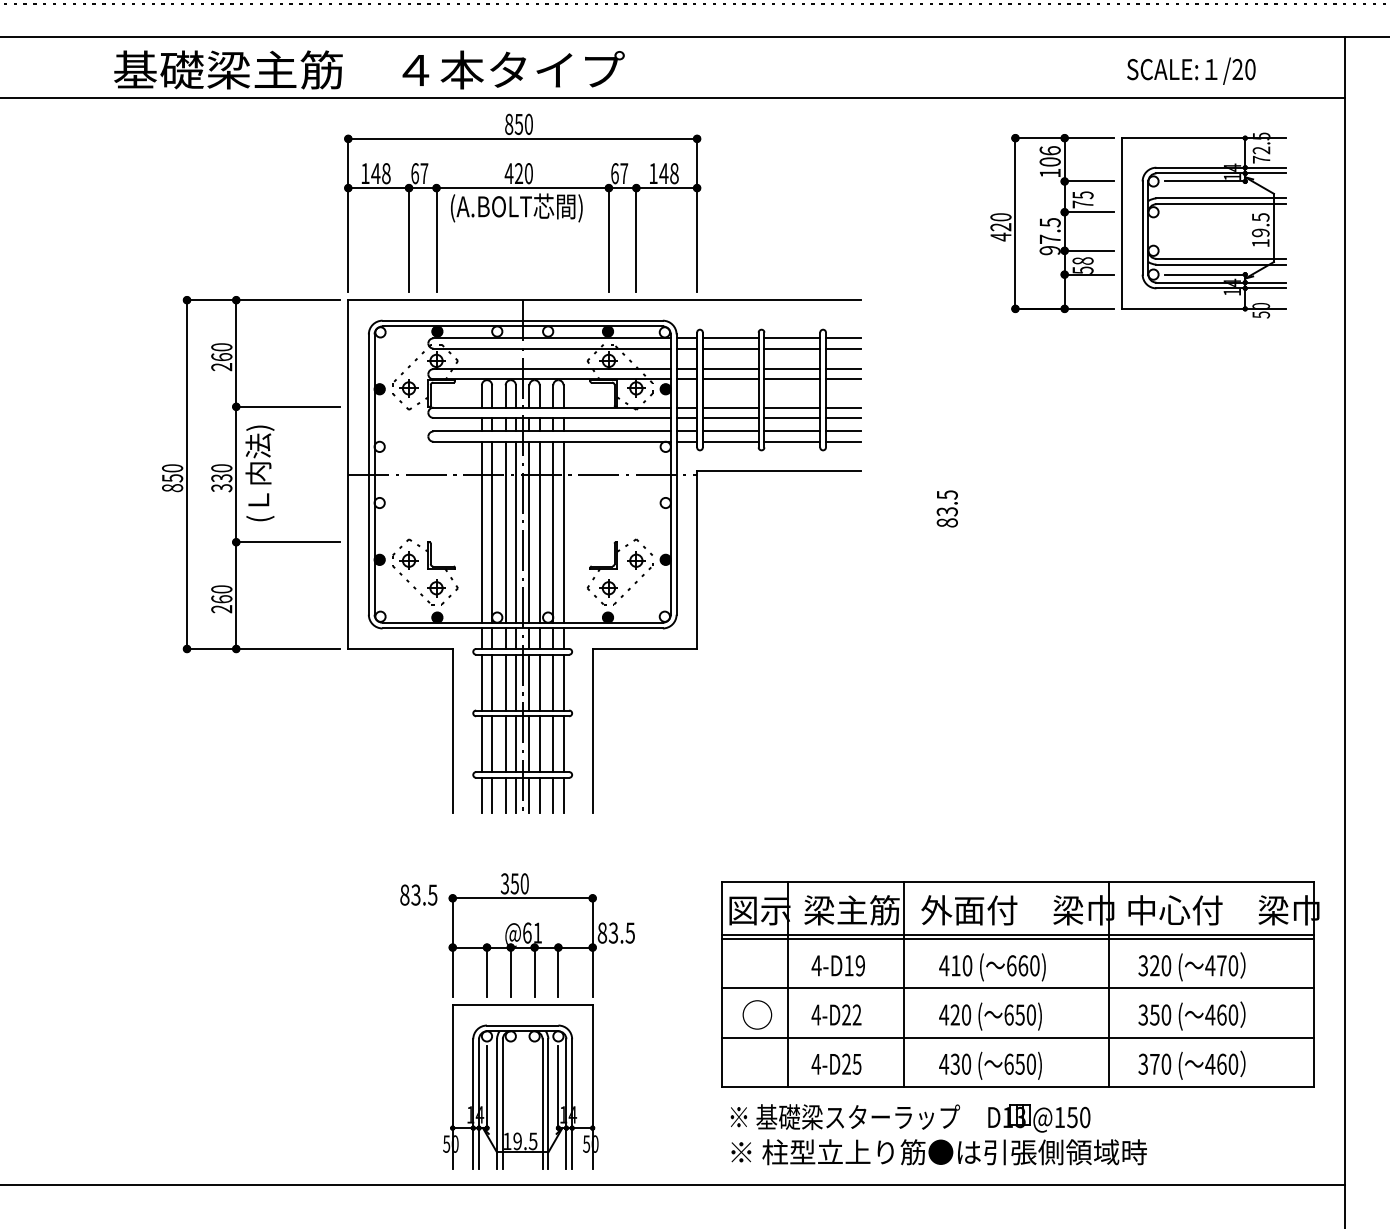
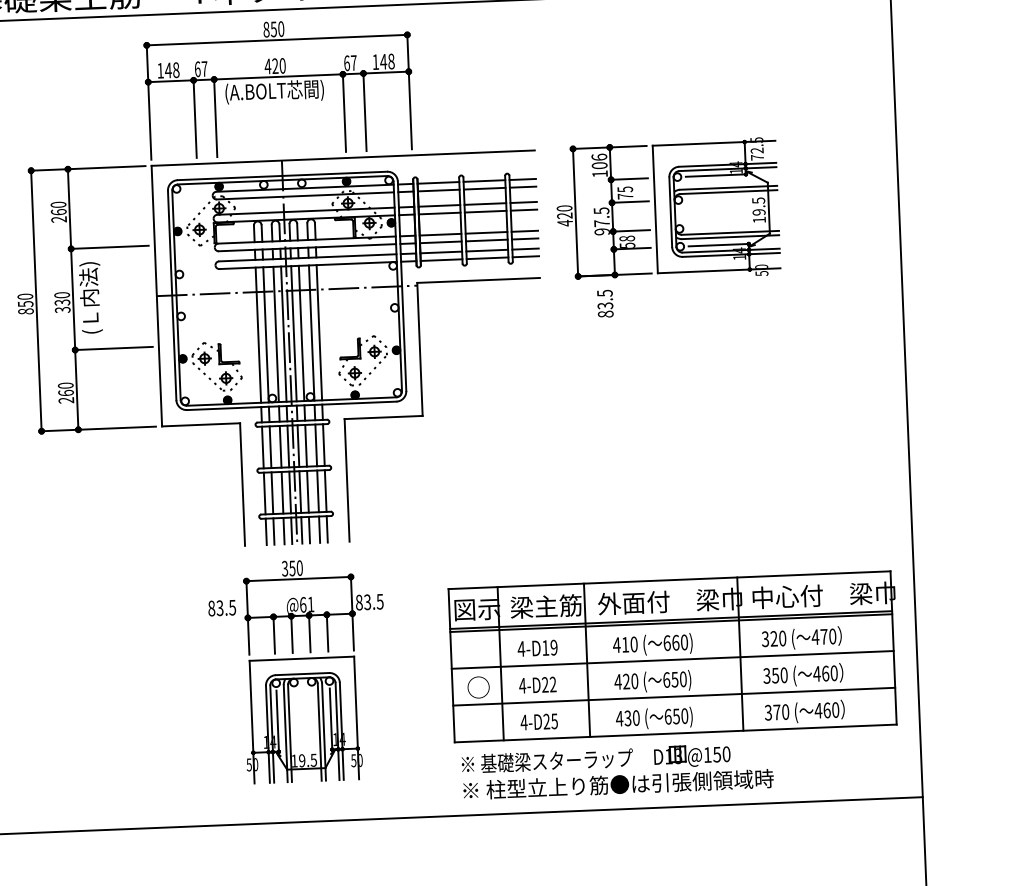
part: (1138, 225) -> (667, 210), moved
part: (538, 1021) -> (314, 670), moved

